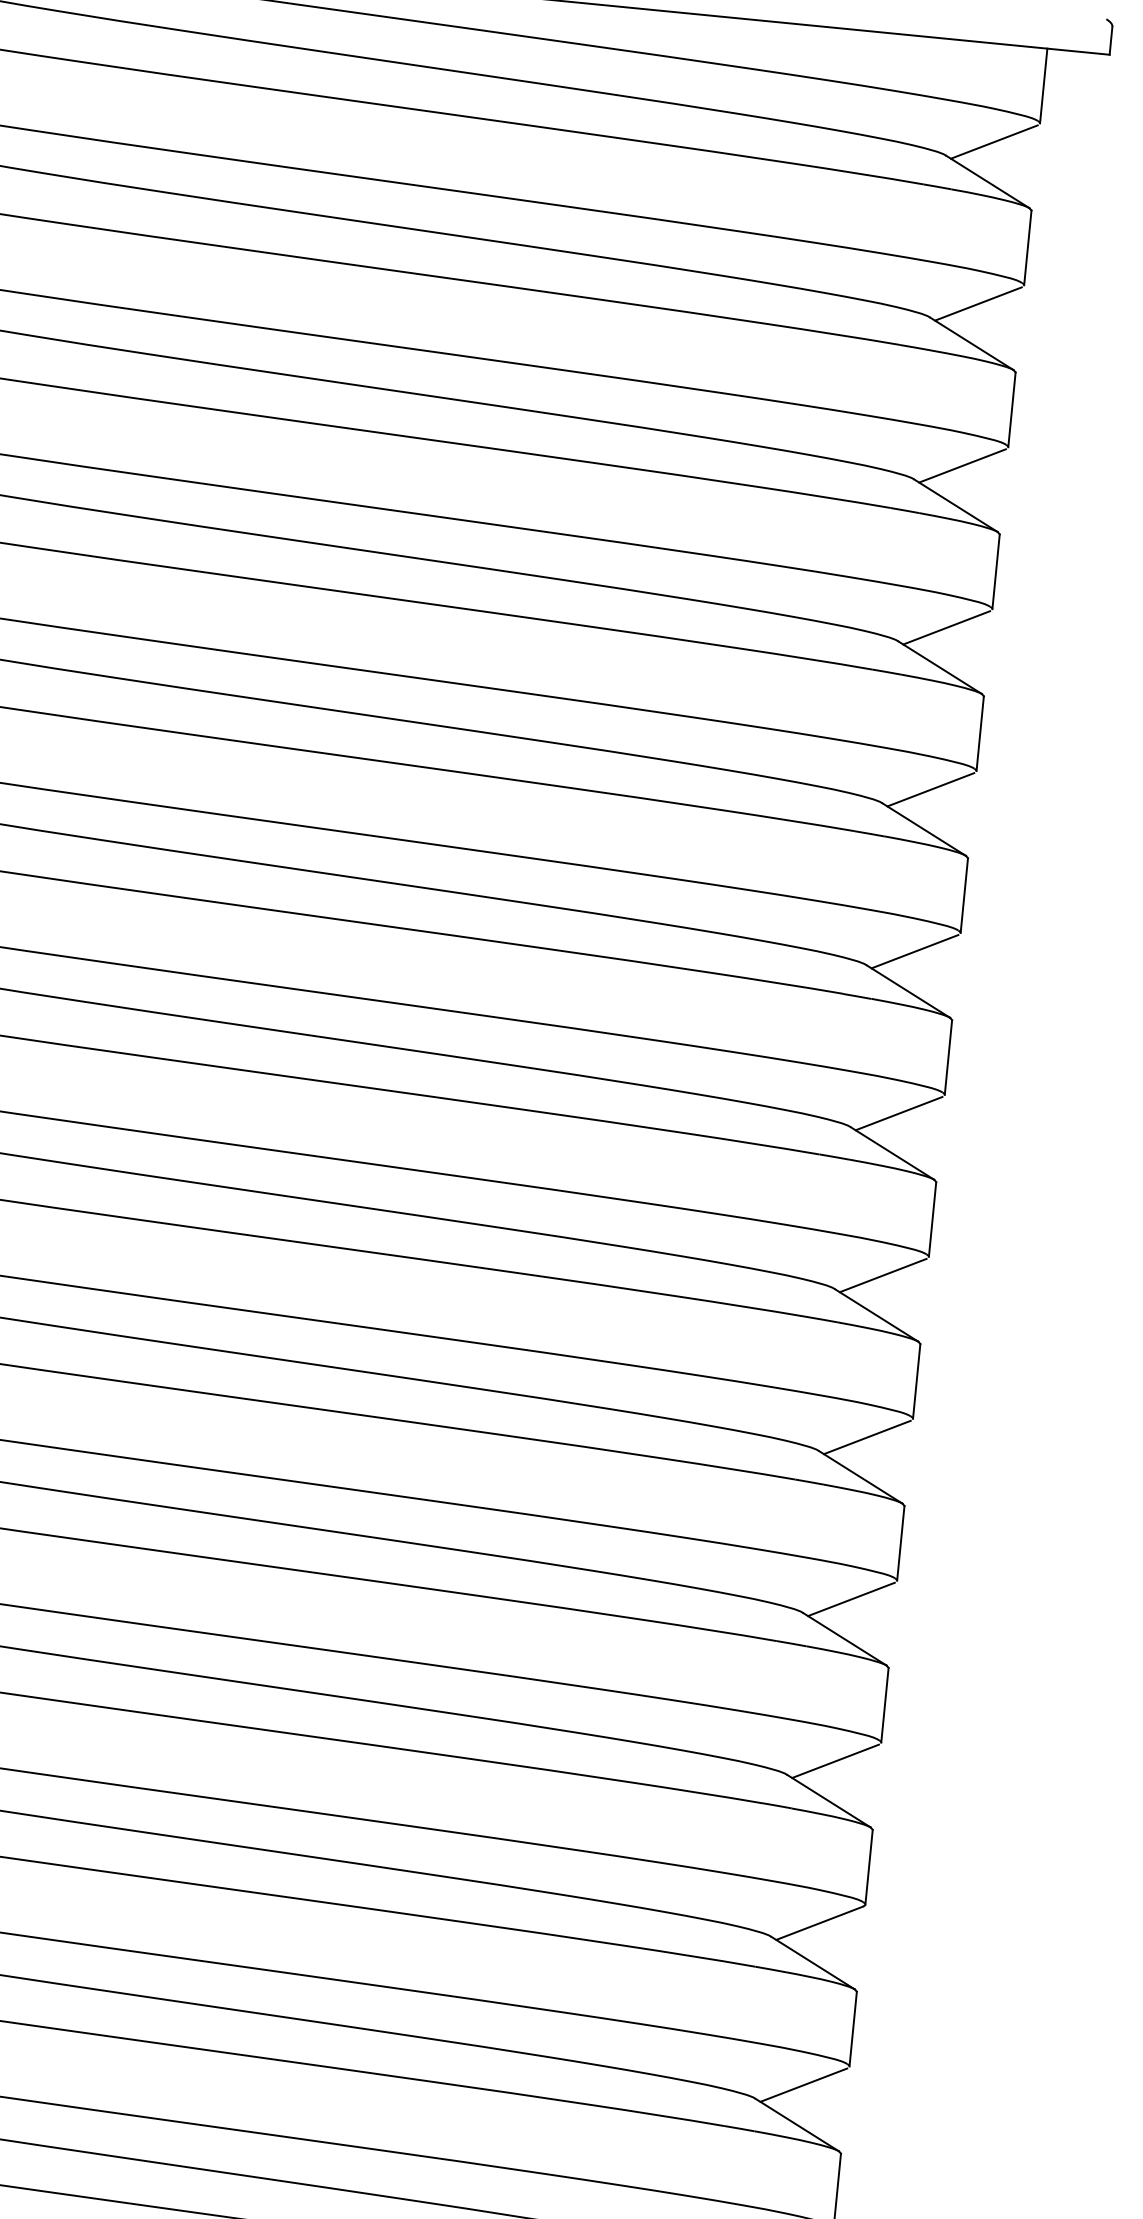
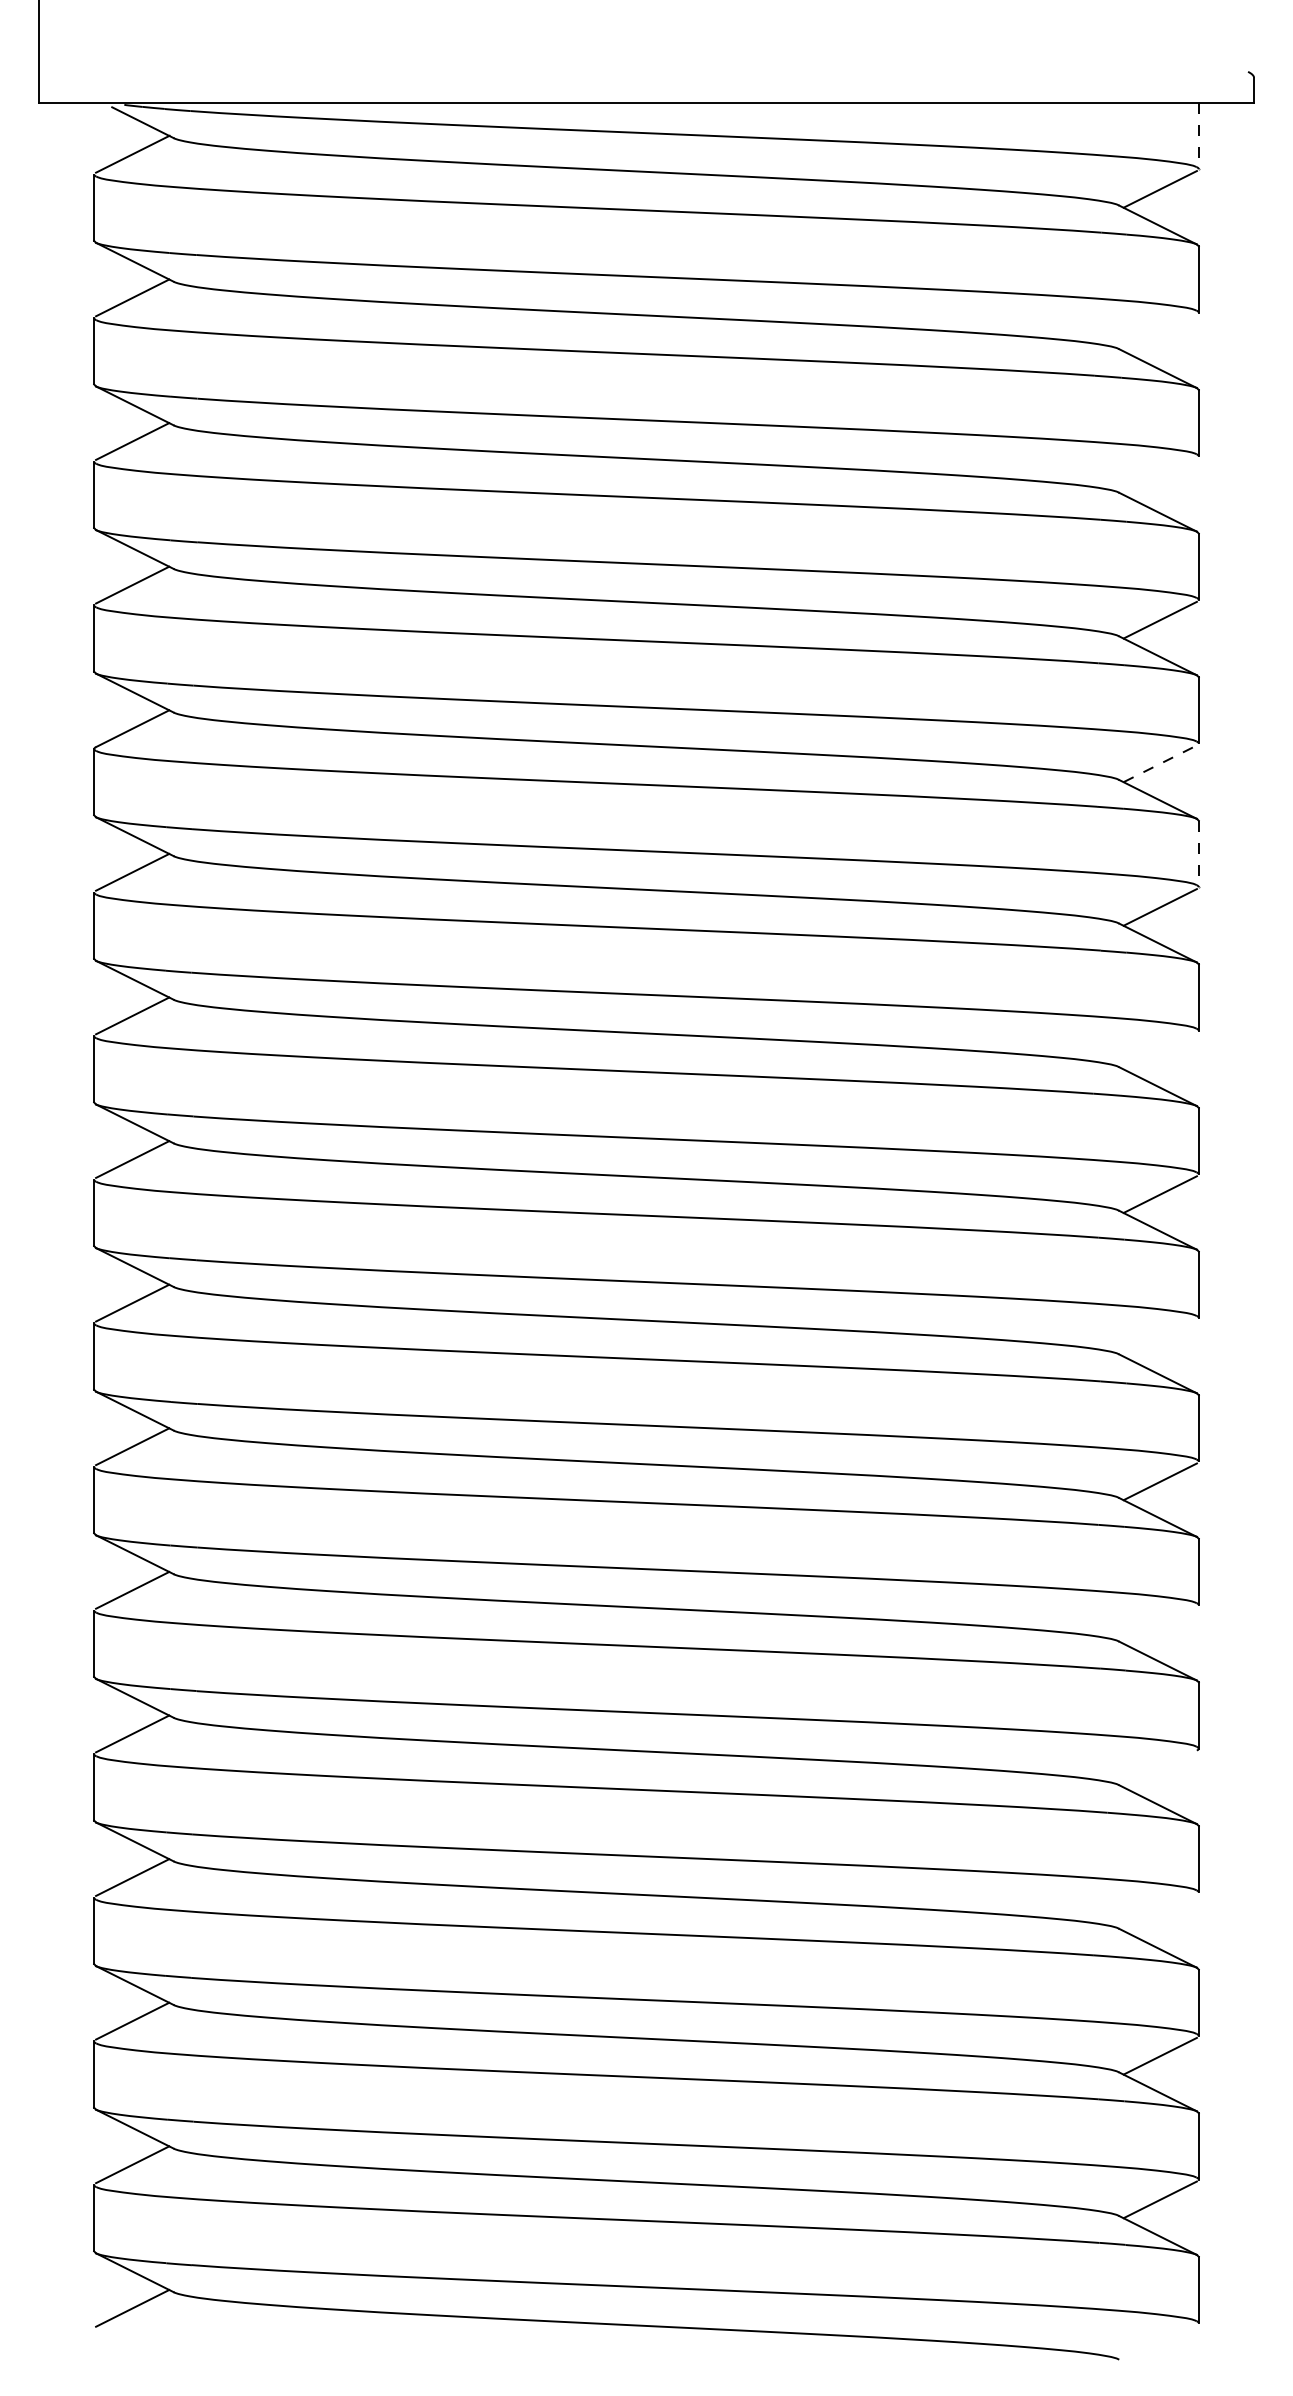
line: (1043, 86) -> (1198, 136), solid -> dashed
line: (977, 303) -> (1159, 332), removed
line: (961, 465) -> (1159, 476), removed
line: (931, 789) -> (1160, 763), solid -> dashed
line: (963, 896) -> (1198, 854), solid -> dashed
line: (898, 1112) -> (1159, 1050), removed
line: (866, 1436) -> (1159, 1337), removed
line: (834, 1761) -> (1159, 1625), removed
line: (818, 1922) -> (1159, 1768), removed
line: (802, 2084) -> (1159, 1912), removed

